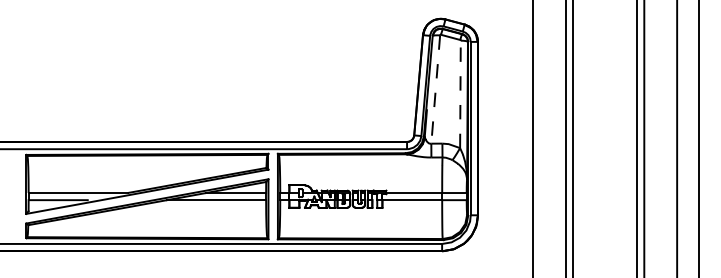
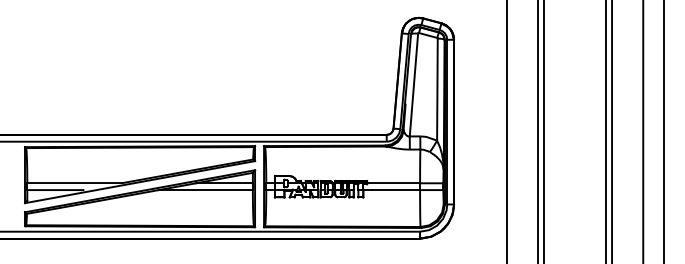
line: (435, 90) -> (413, 85), dashed -> solid
line: (460, 94) -> (437, 89), dashed -> solid

